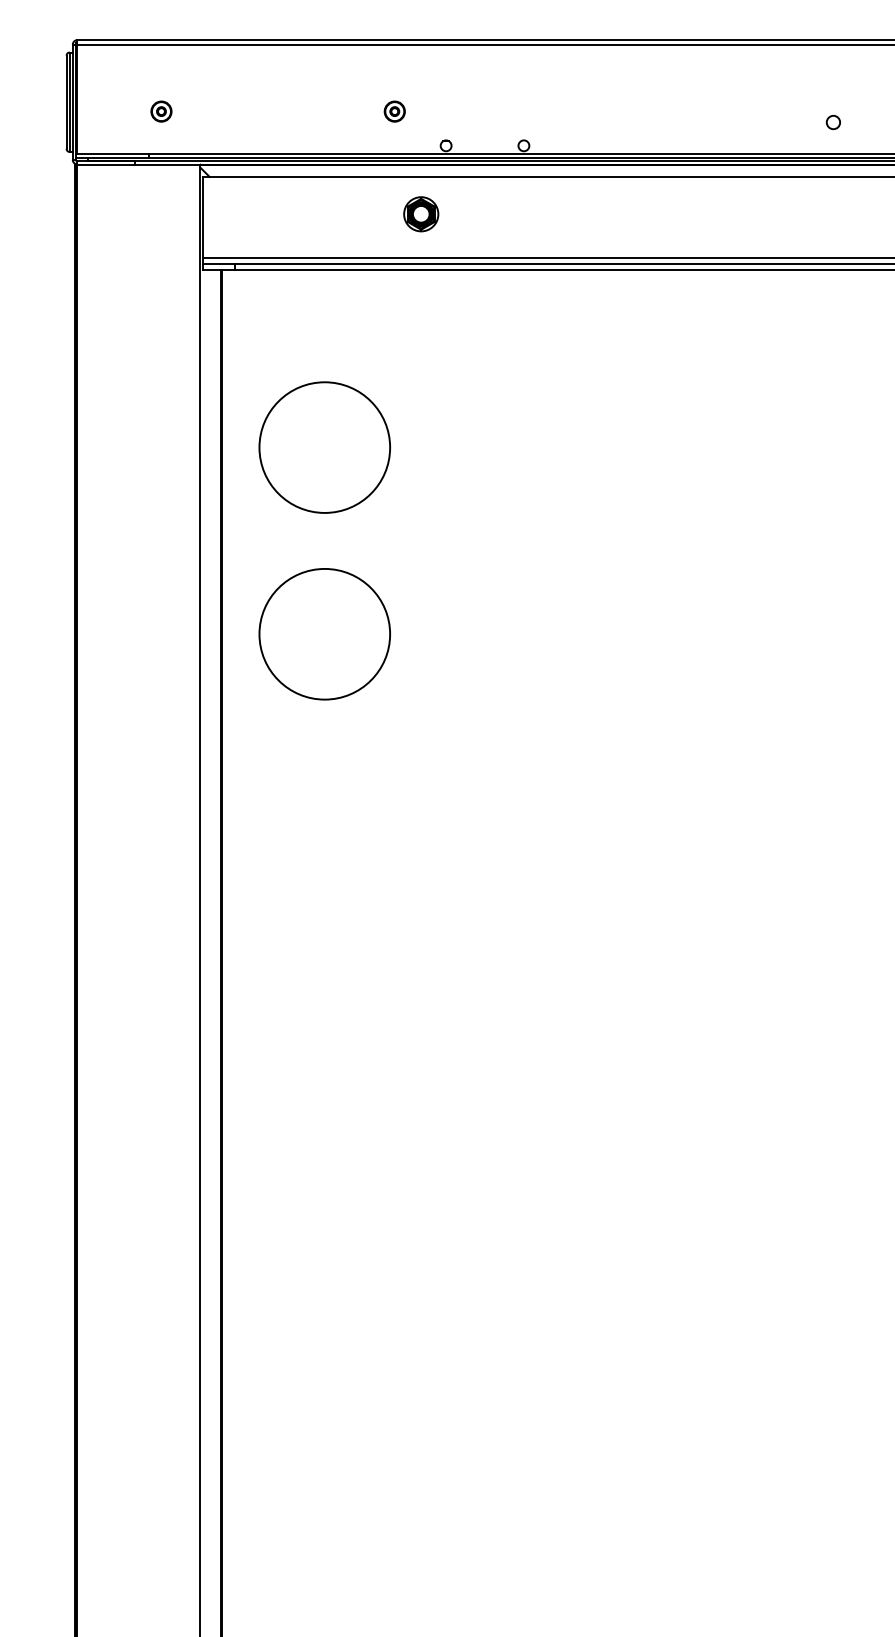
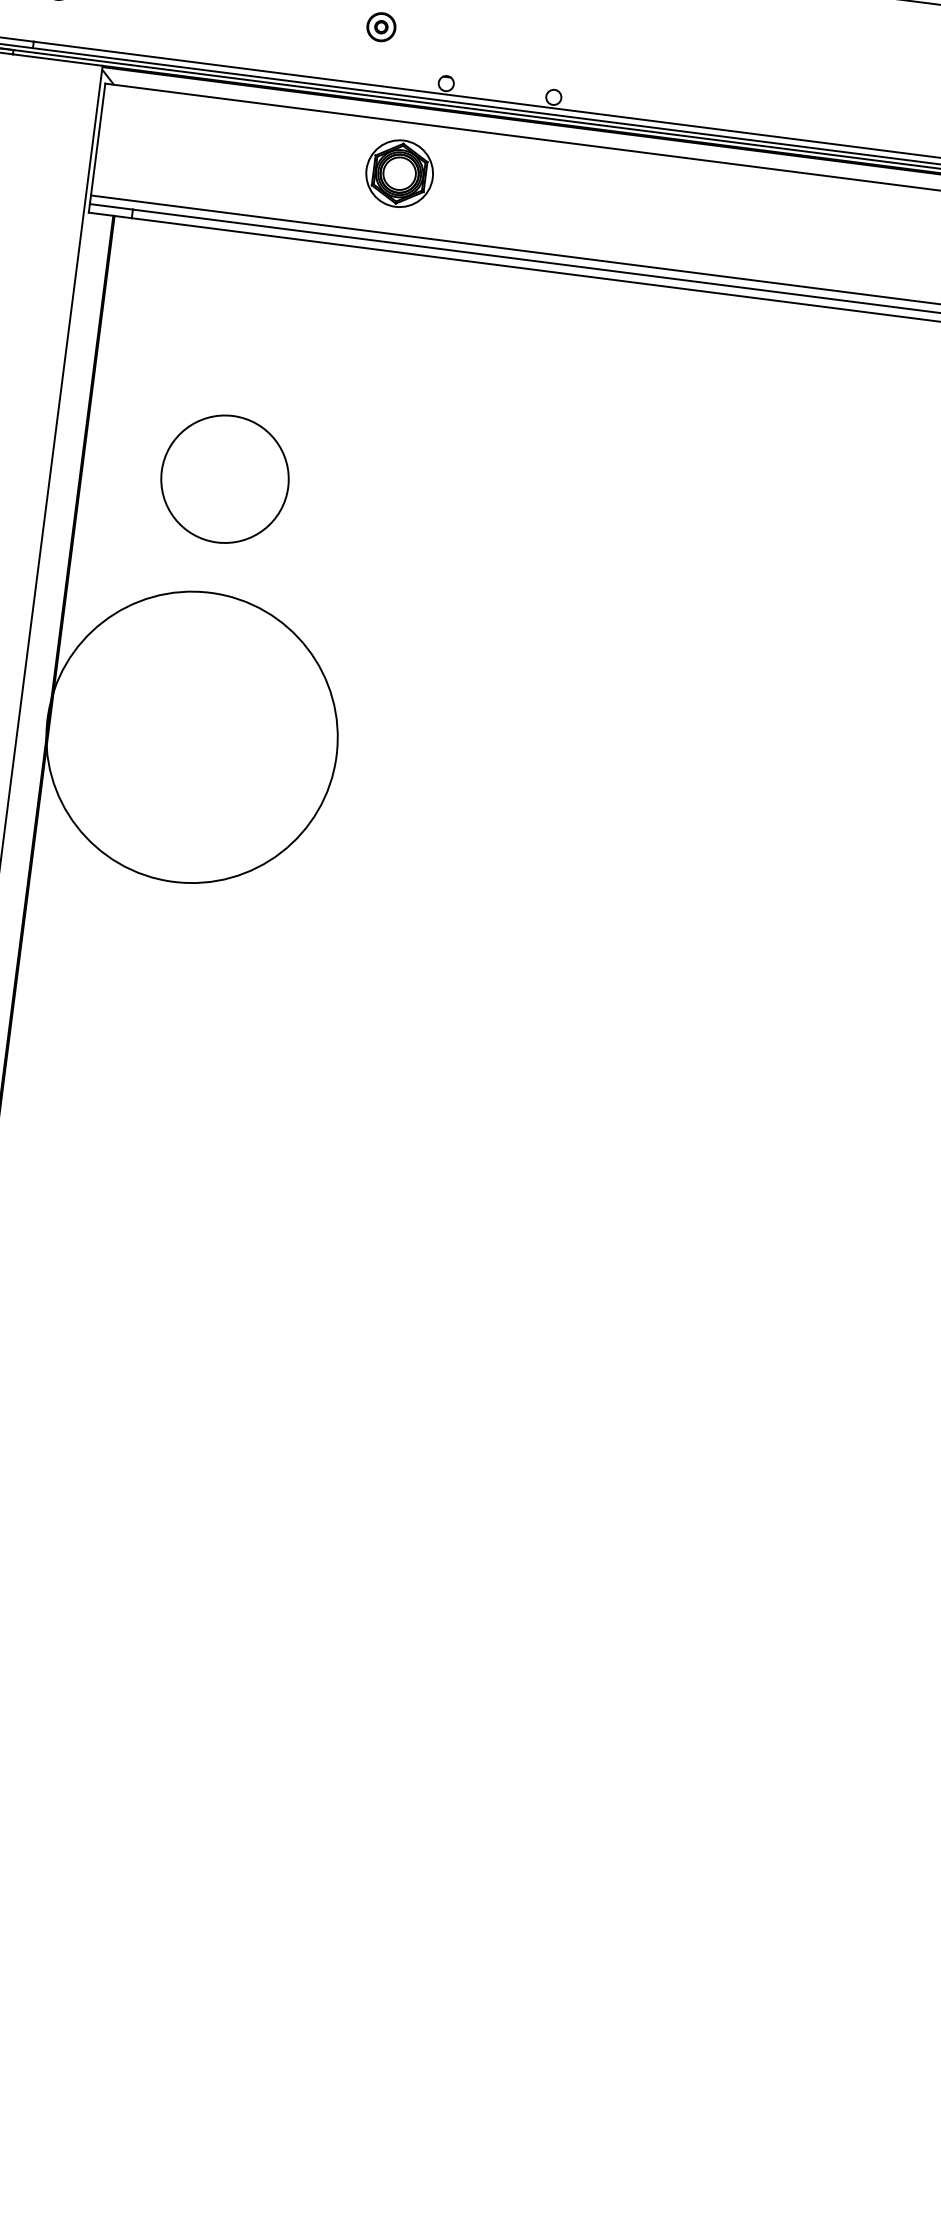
part: (421, 214) -> (400, 174), size x1.4
circle: (324, 447) -> (224, 479), size x0.7
circle: (324, 633) -> (191, 736), size x1.6

